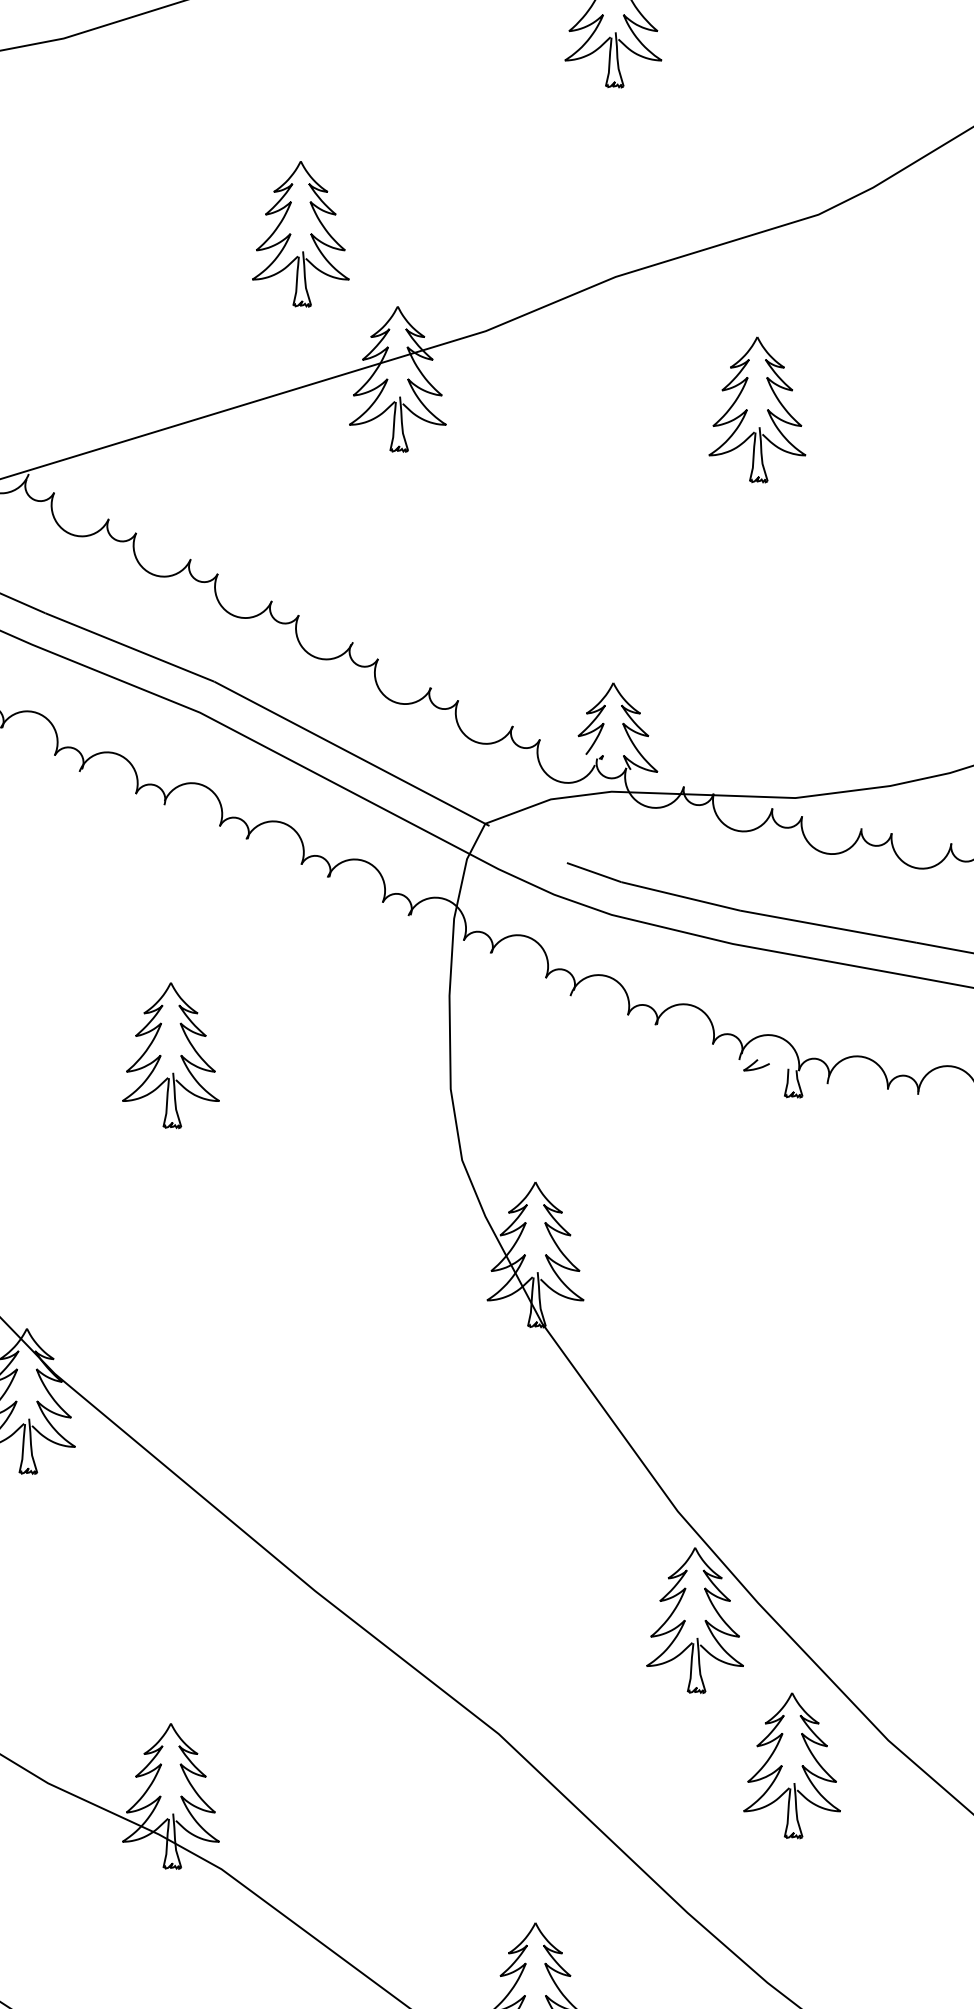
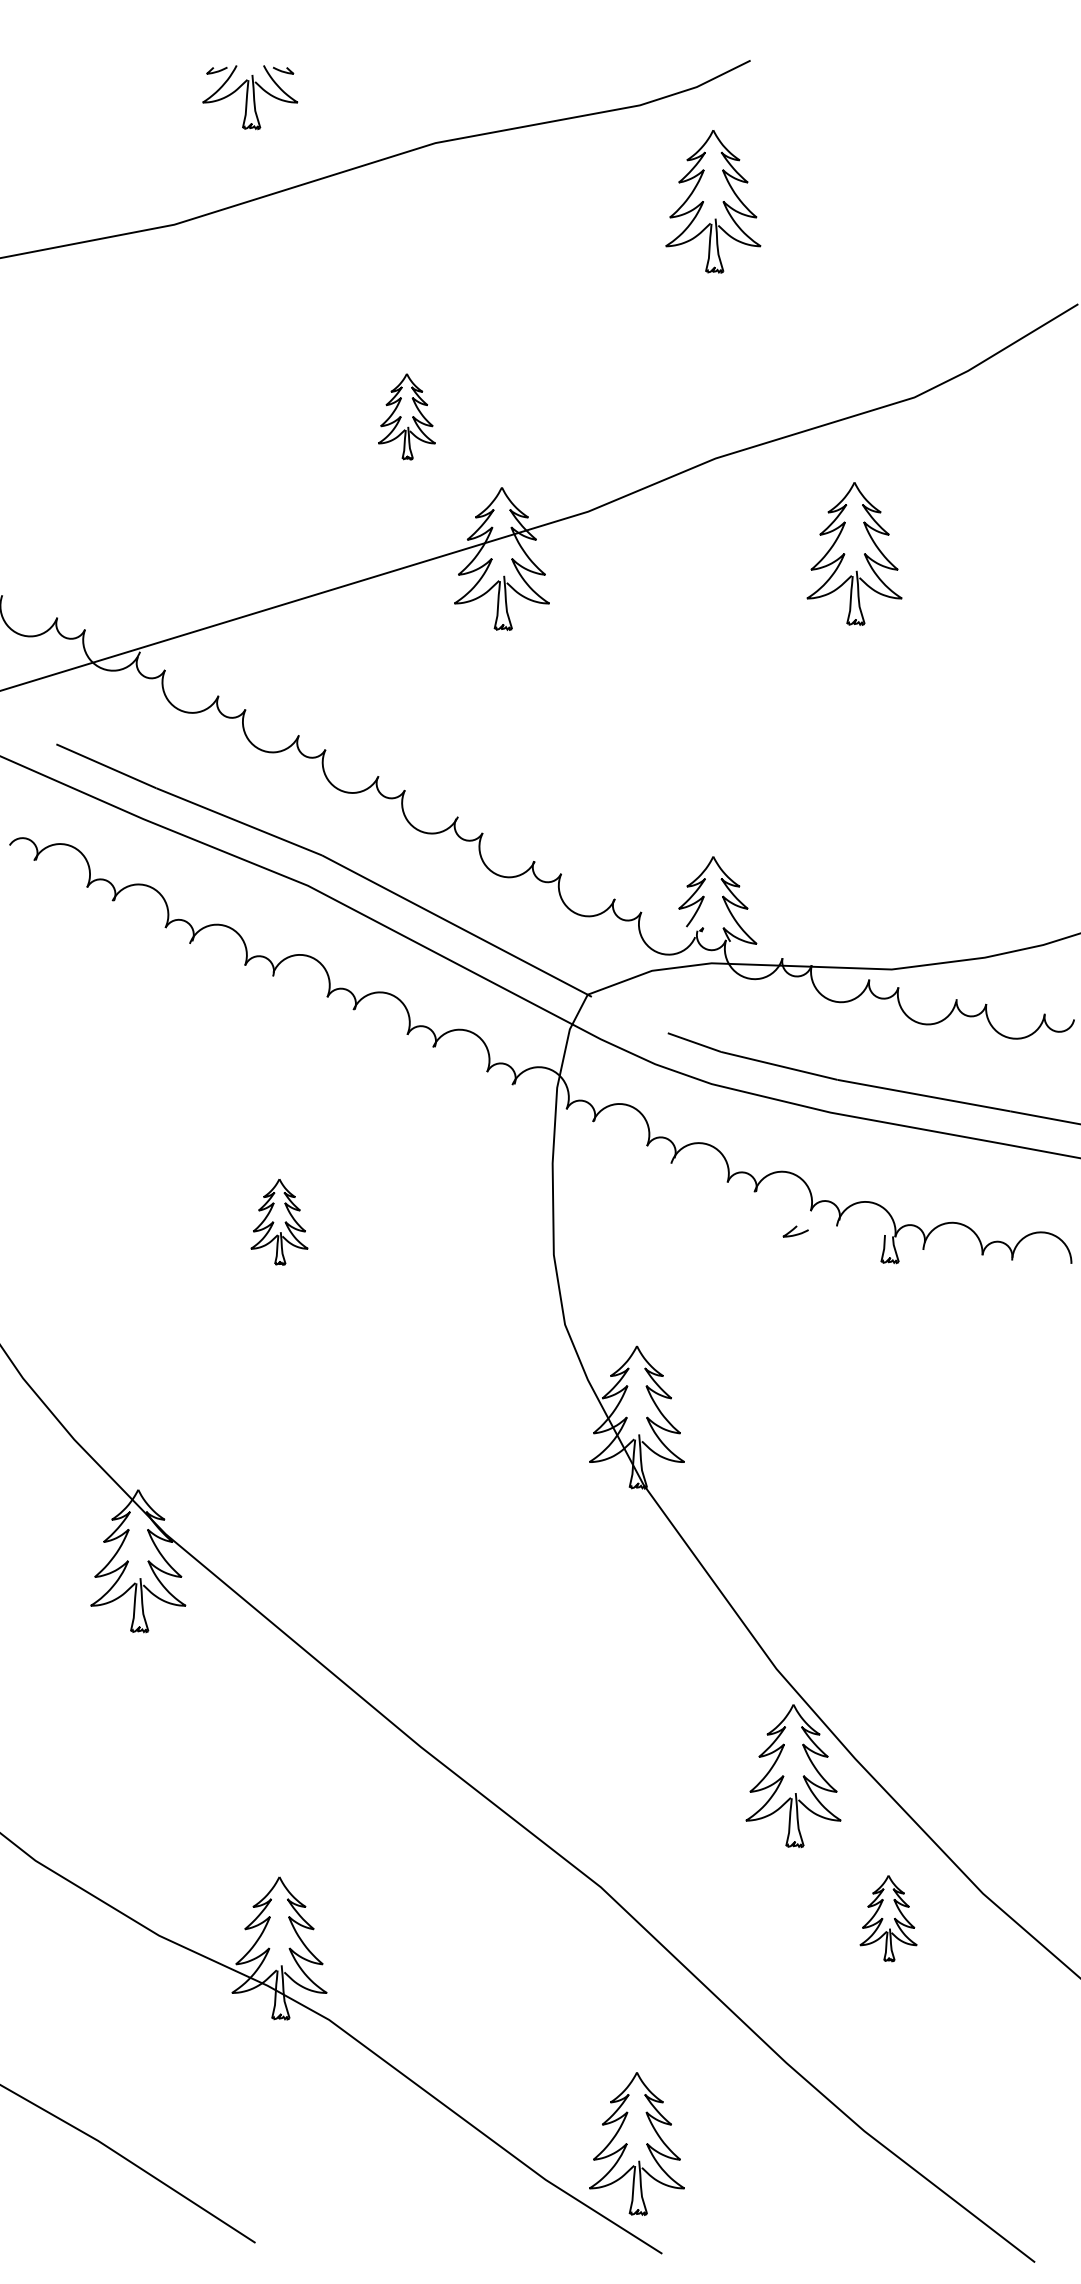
part: (300, 234) -> (406, 416), size x0.6
part: (757, 409) -> (854, 553), moved
part: (170, 1055) -> (279, 1221), size x0.6
curve: (755, 1063) -> (794, 1229), moved
part: (792, 1765) -> (888, 1918), size x0.6

